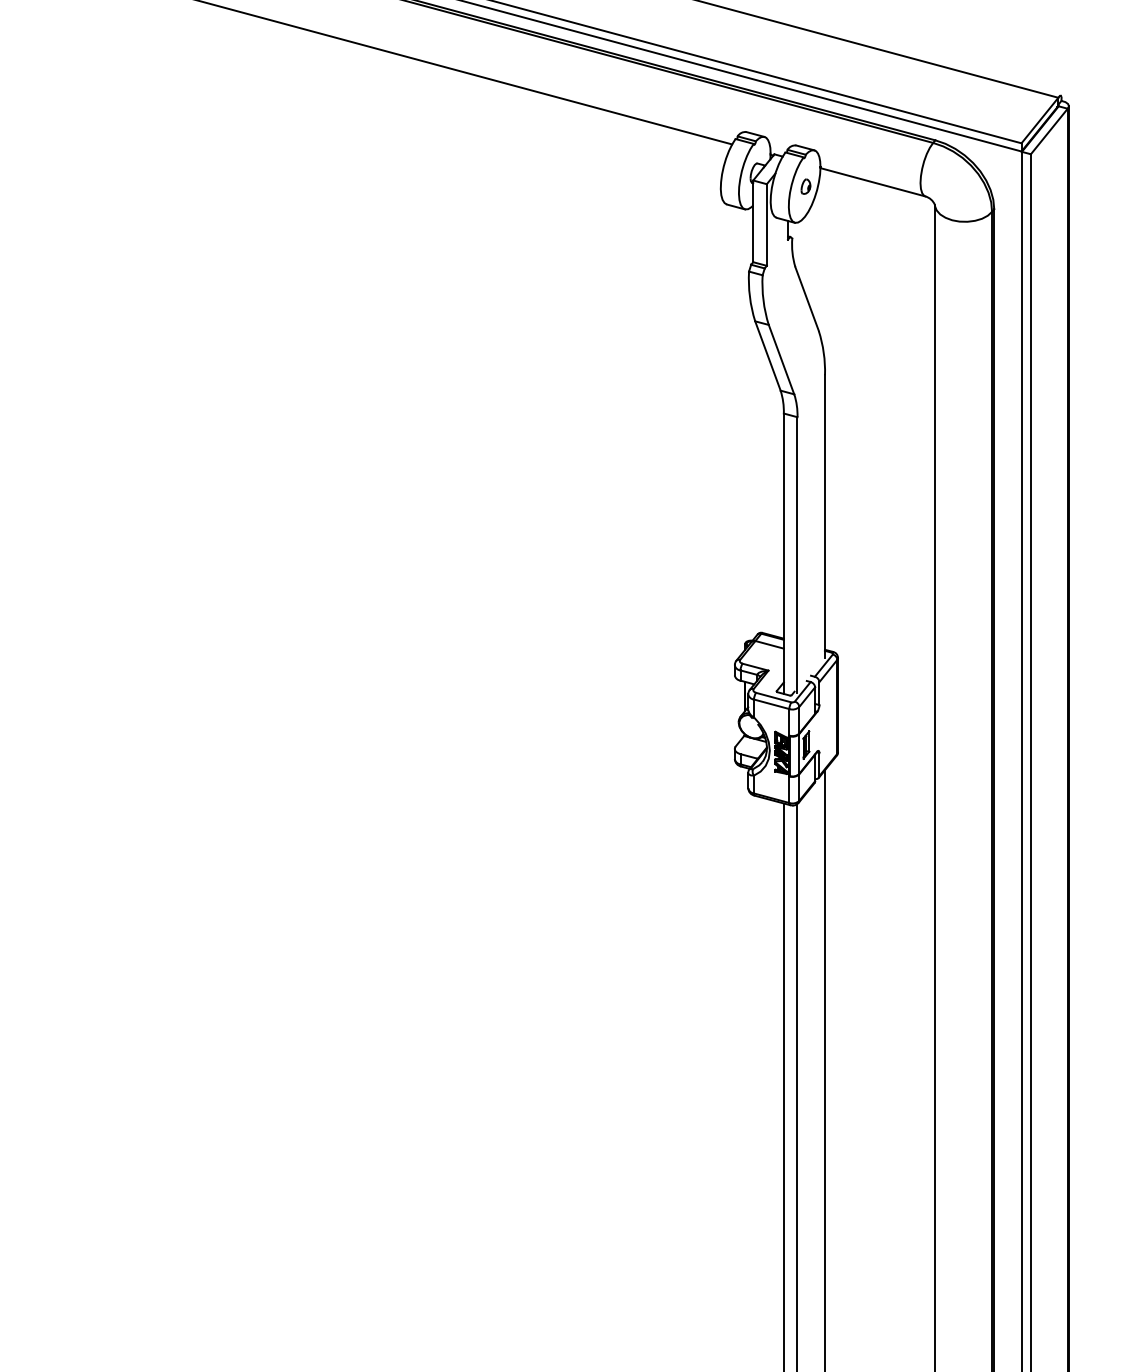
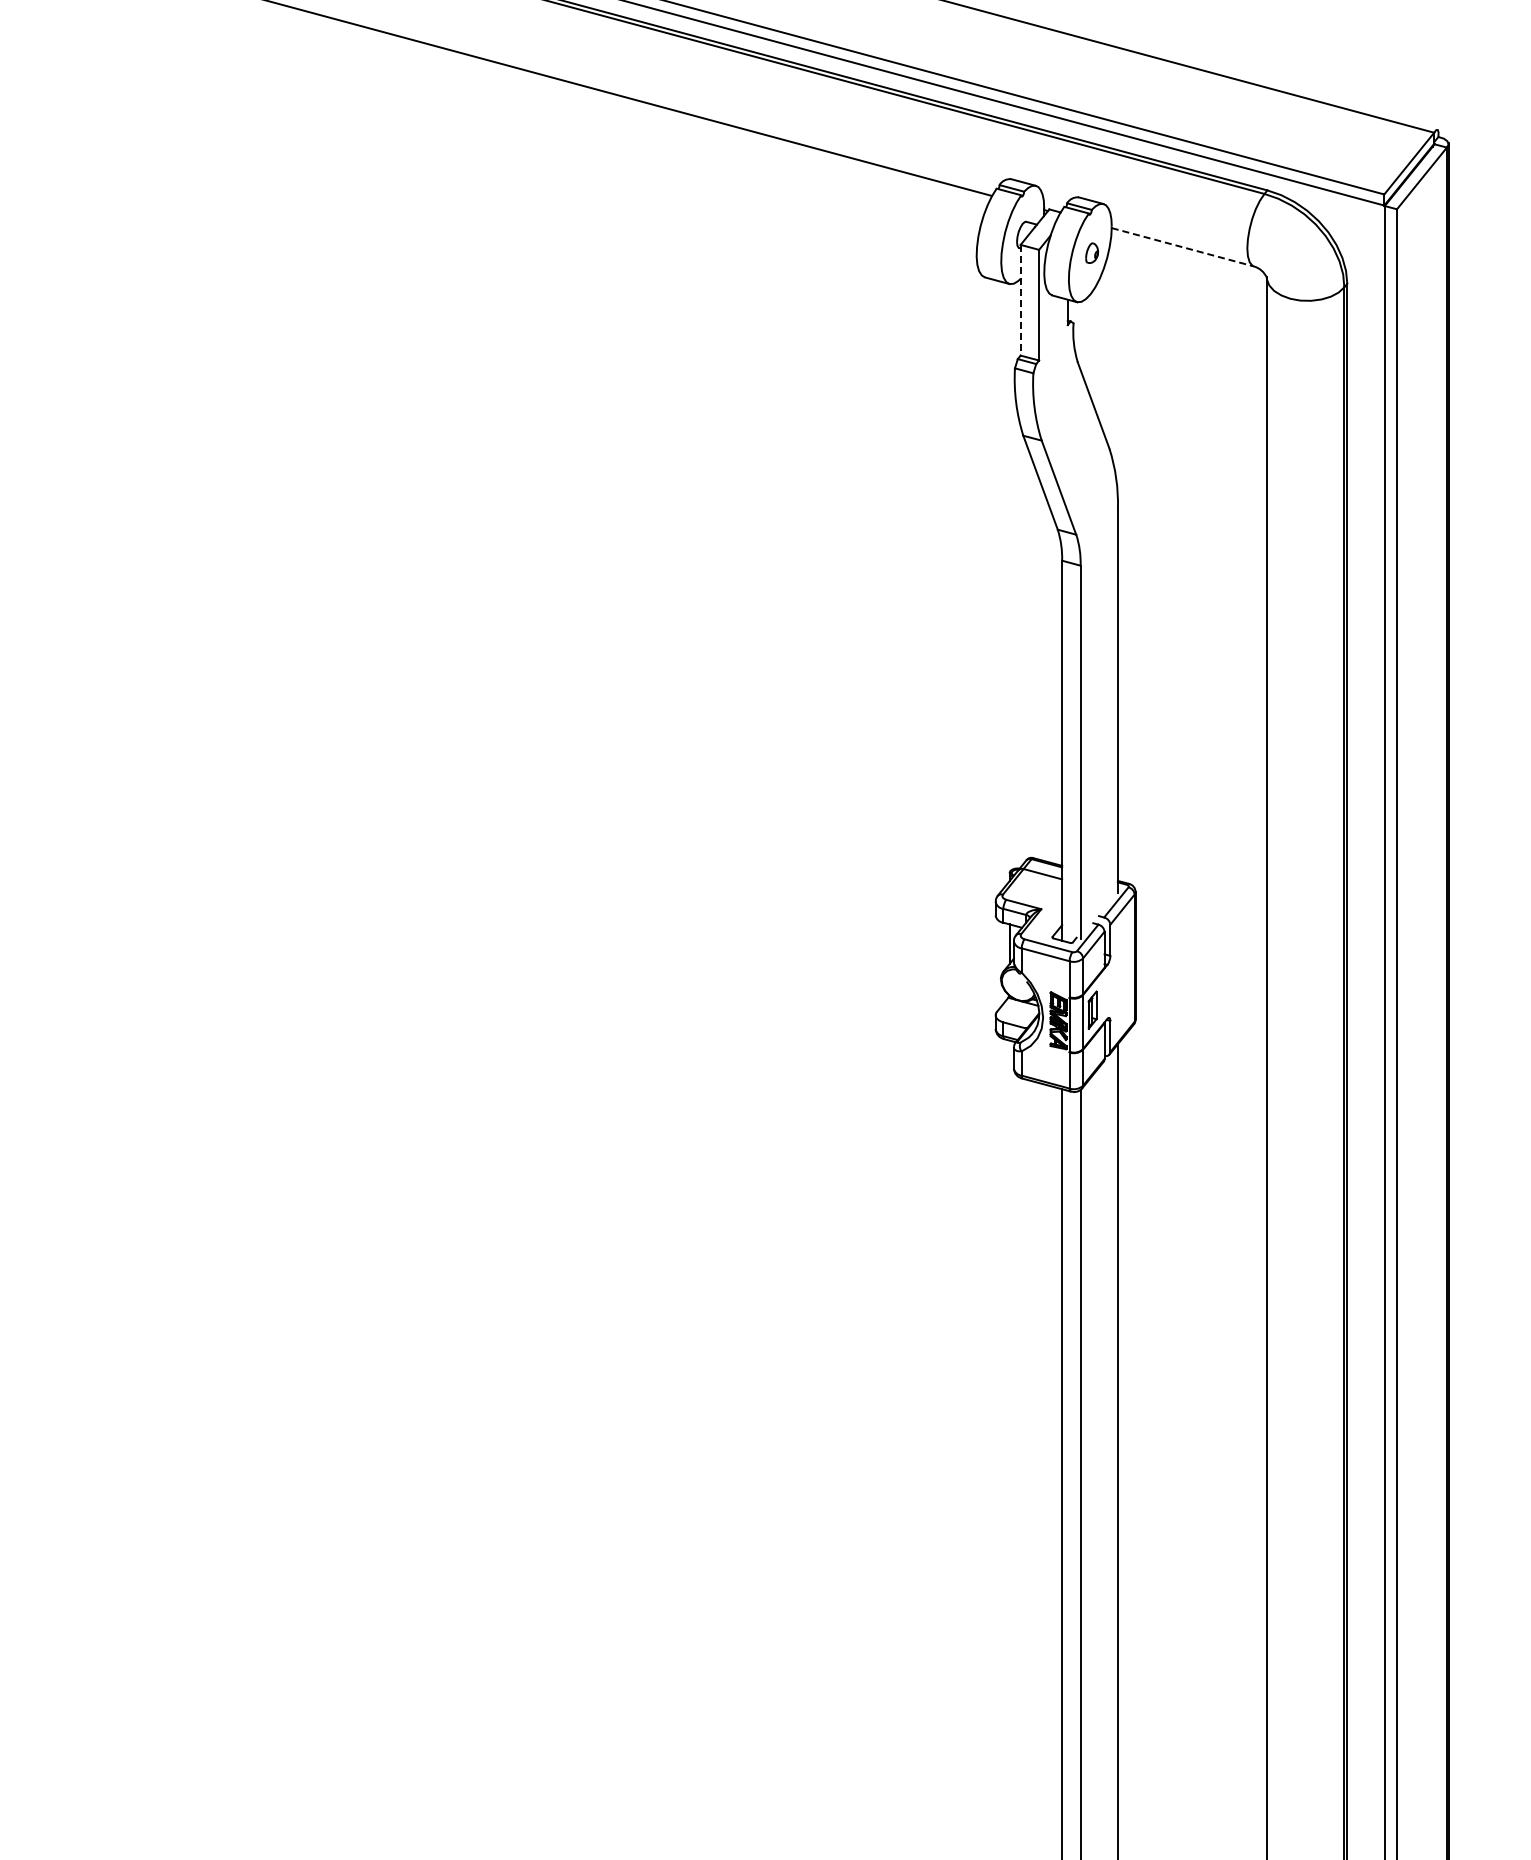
line: (872, 182) -> (1182, 247), solid -> dashed
line: (753, 221) -> (1020, 300), solid -> dashed

